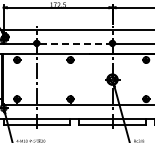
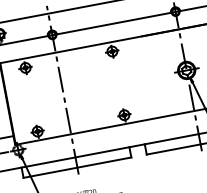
line: (74, 43) -> (113, 23), dashed -> solid

